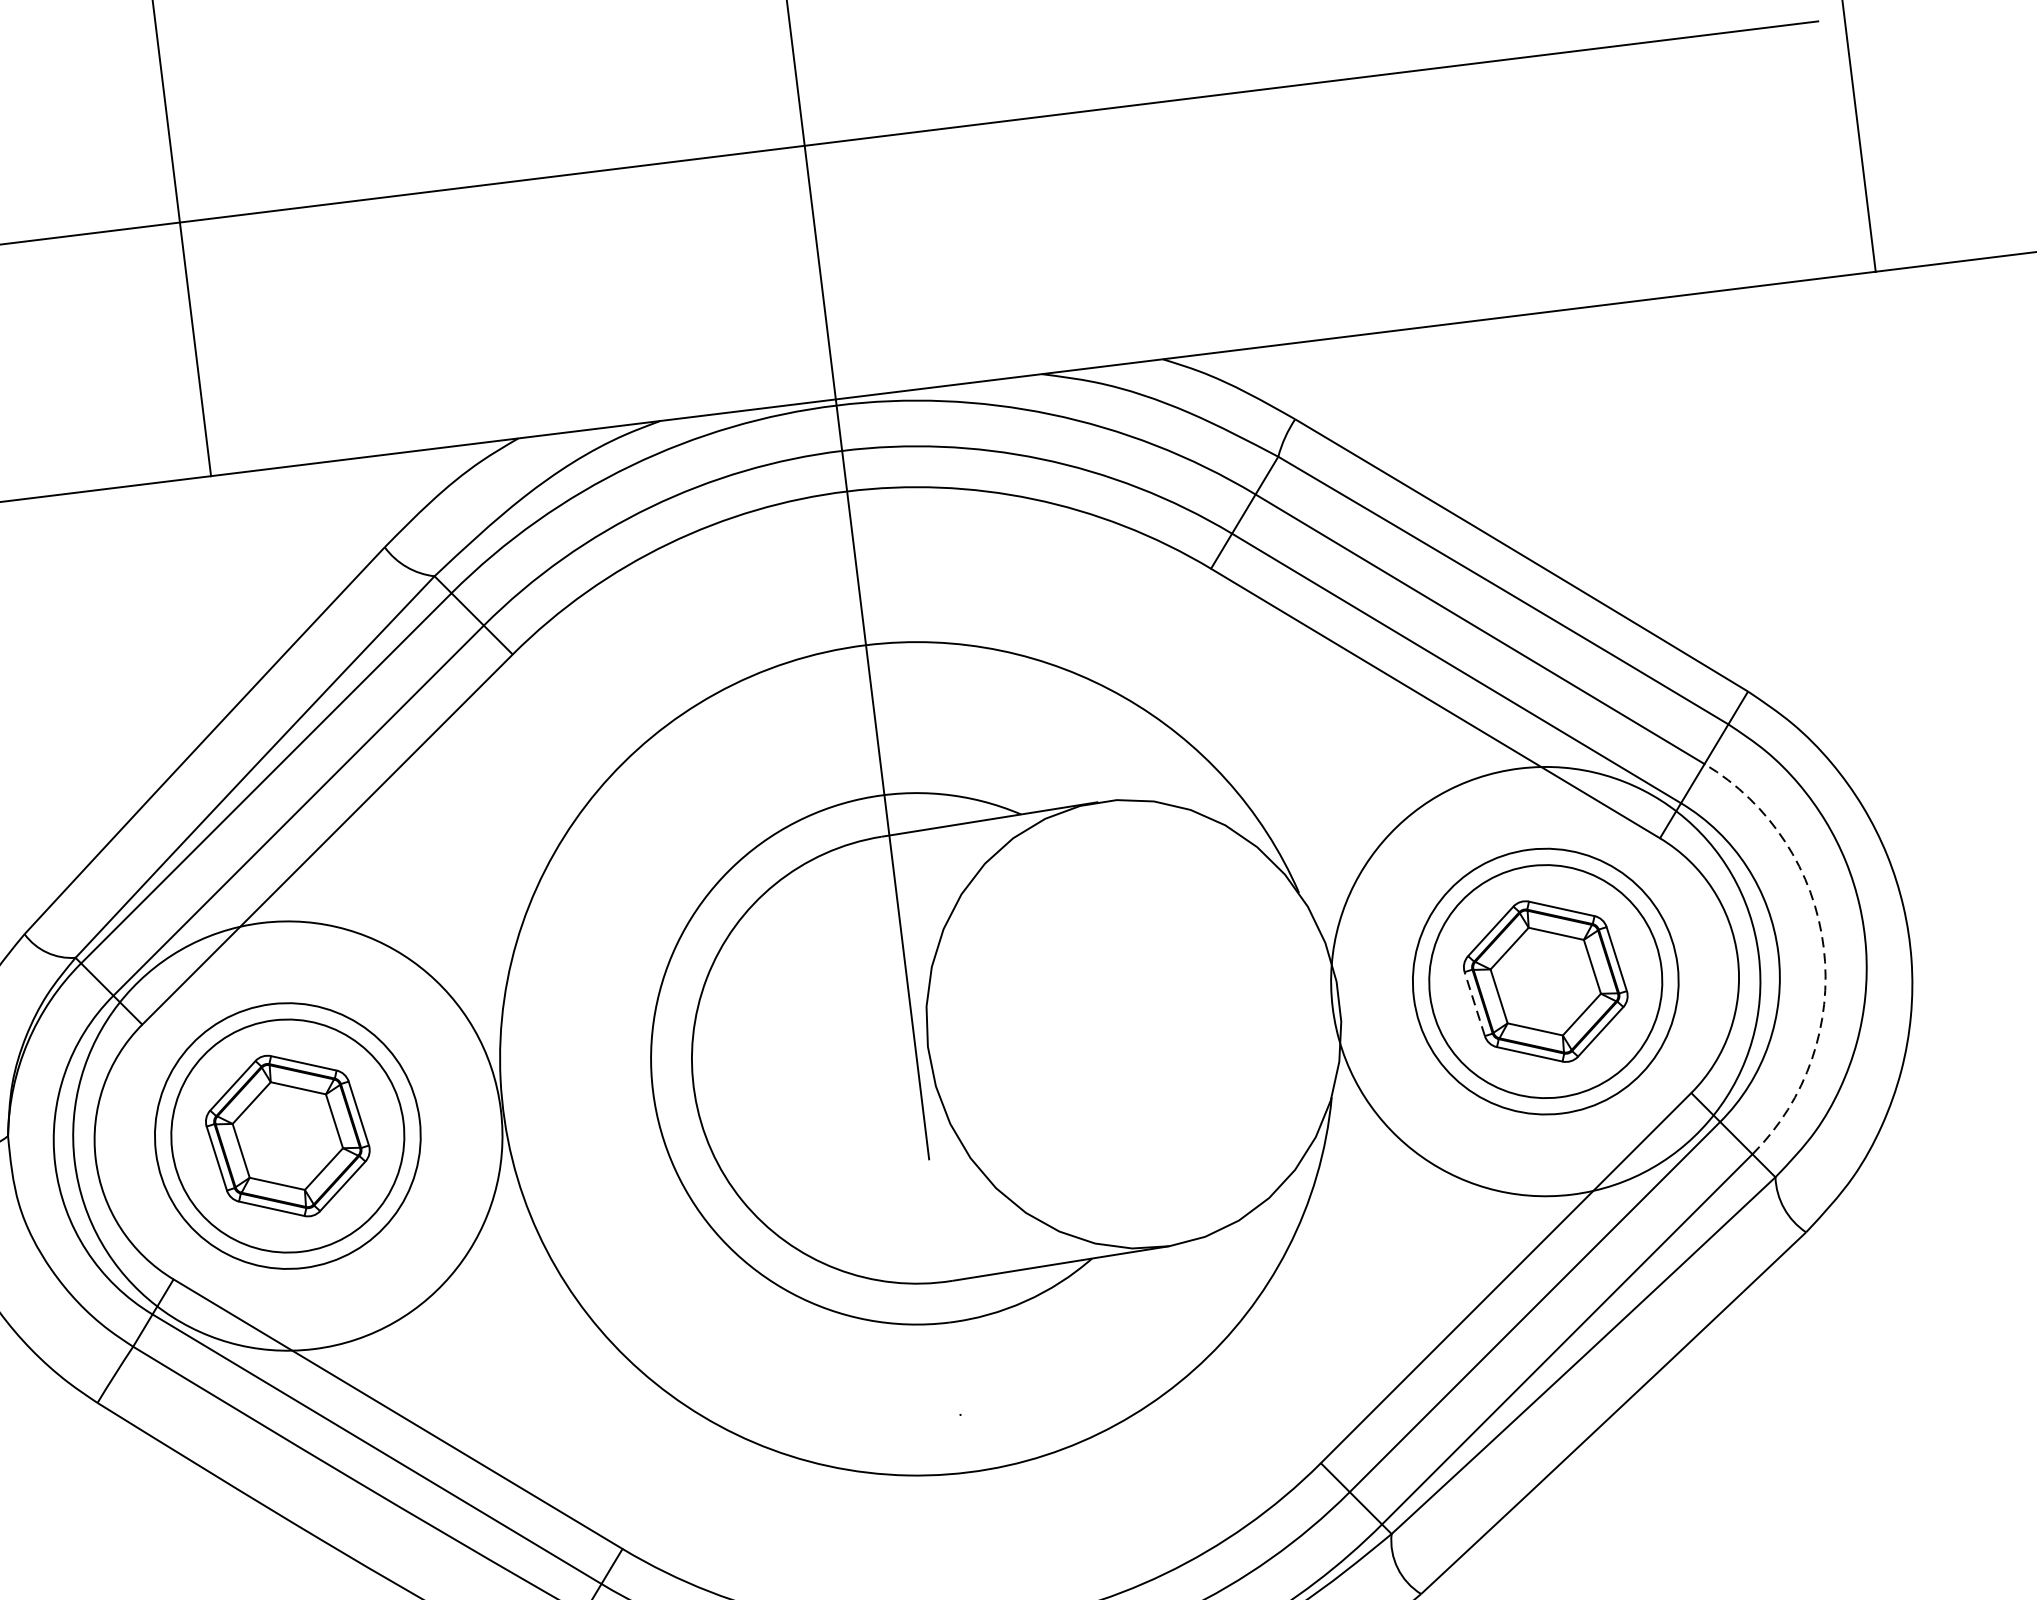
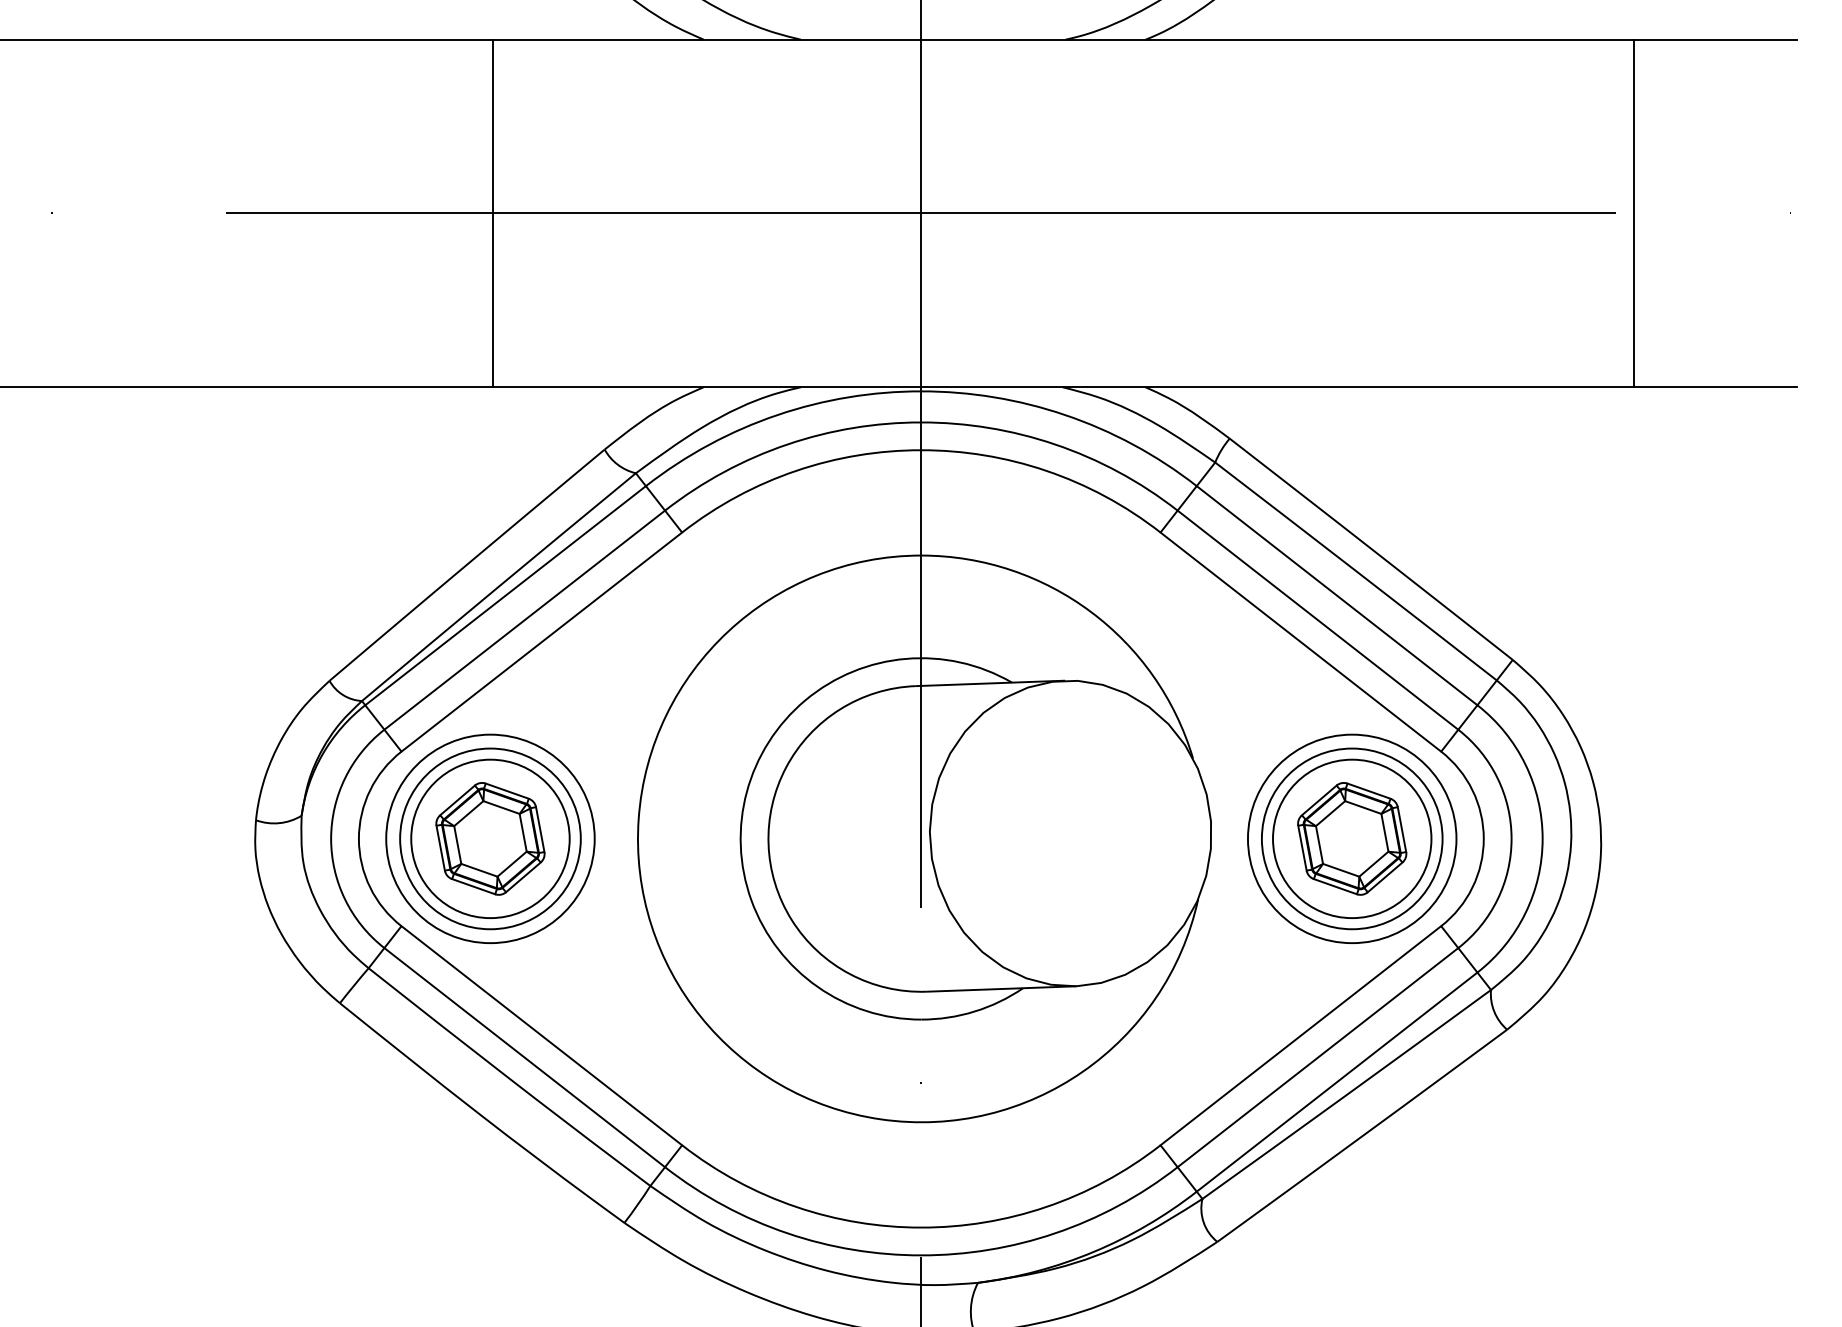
arc: (1823, 946) -> (1542, 838), dashed -> solid
circle: (1544, 981) -> (1351, 838), size x0.71
line: (1474, 1004) -> (1302, 848), dashed -> solid
circle: (287, 1135) -> (490, 838), size x0.71

